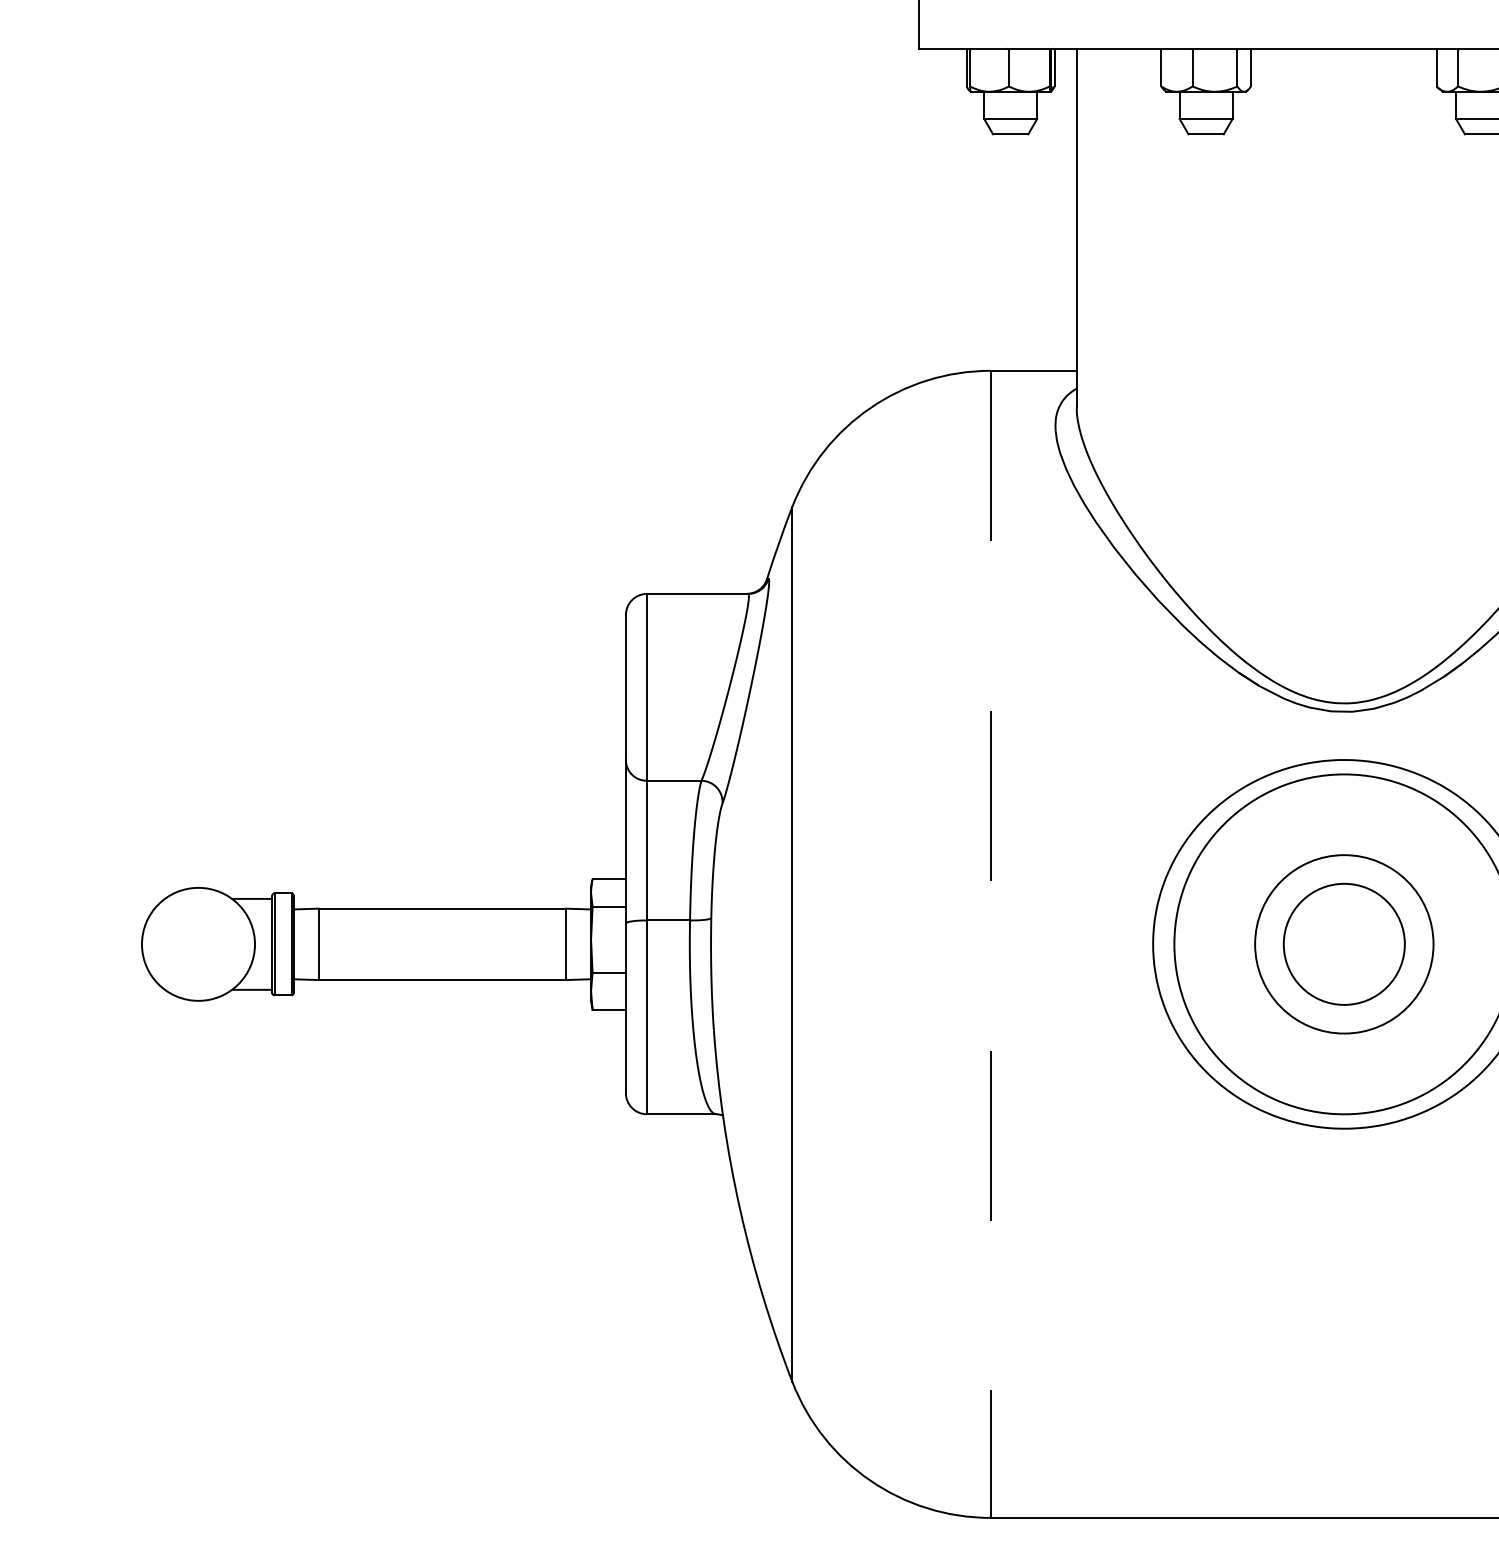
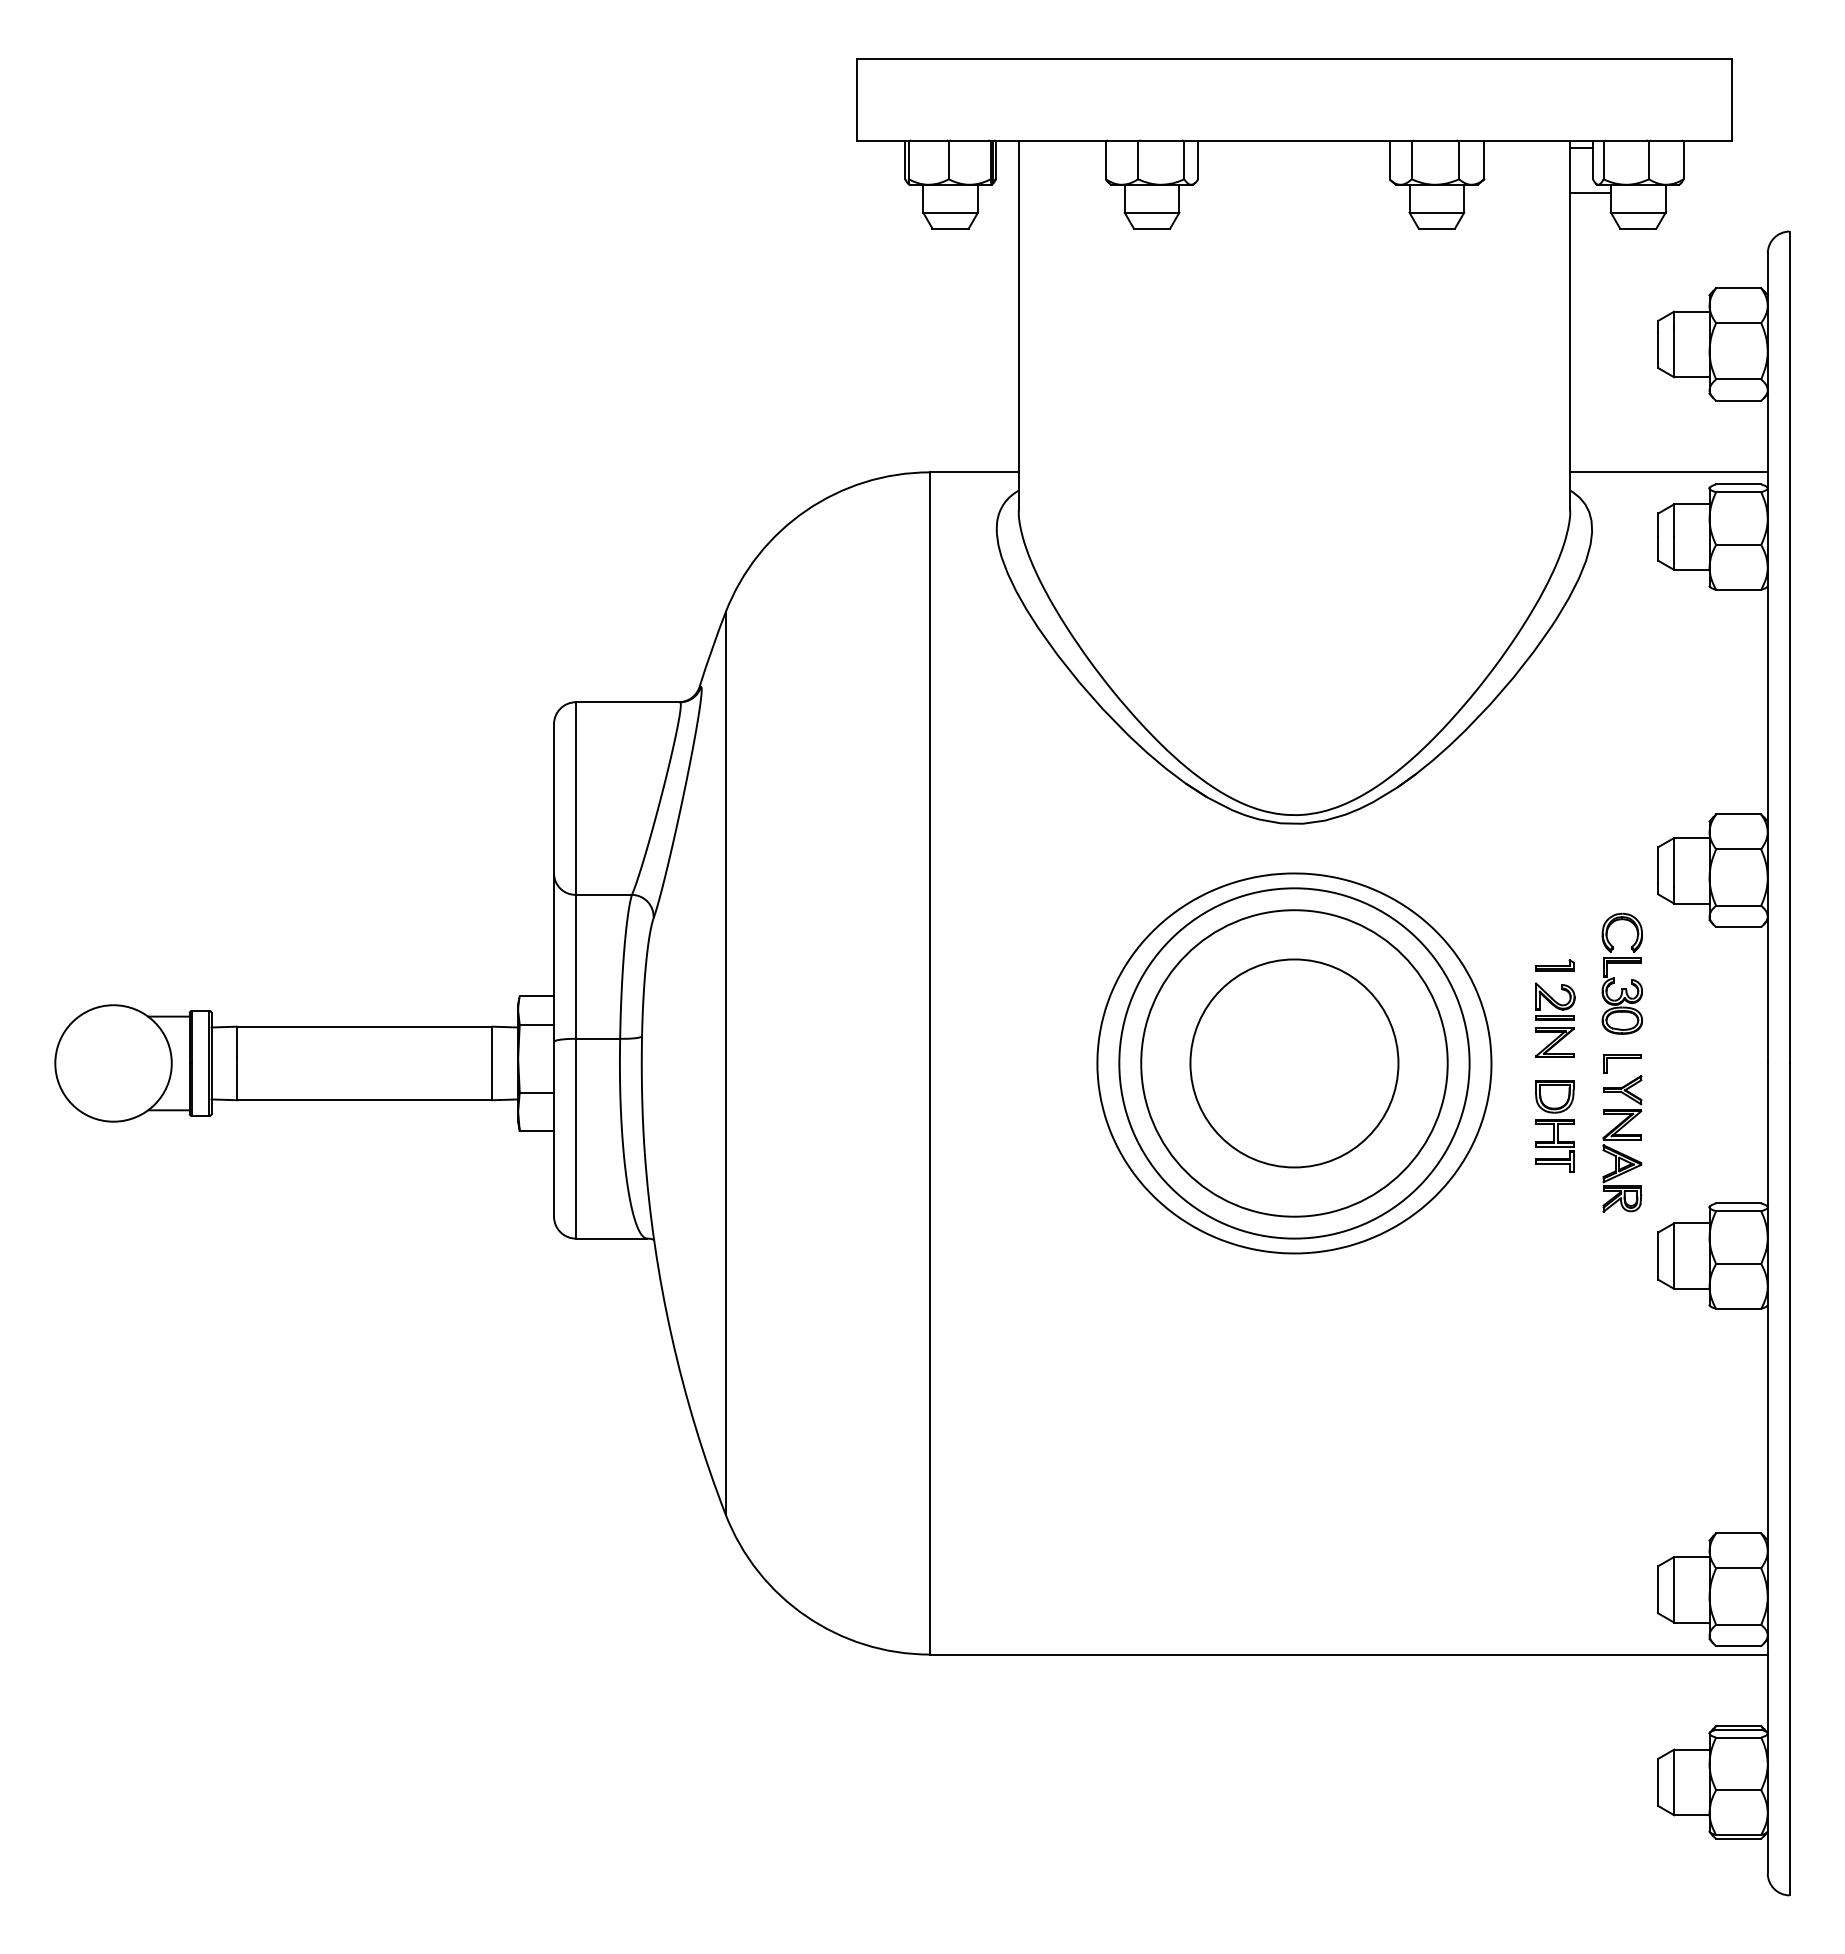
line: (990, 944) -> (929, 1063), dashed -> solid
circle: (1344, 944) -> (1294, 1063), size x1.67
circle: (1344, 944) -> (1294, 1063), size x1.67

